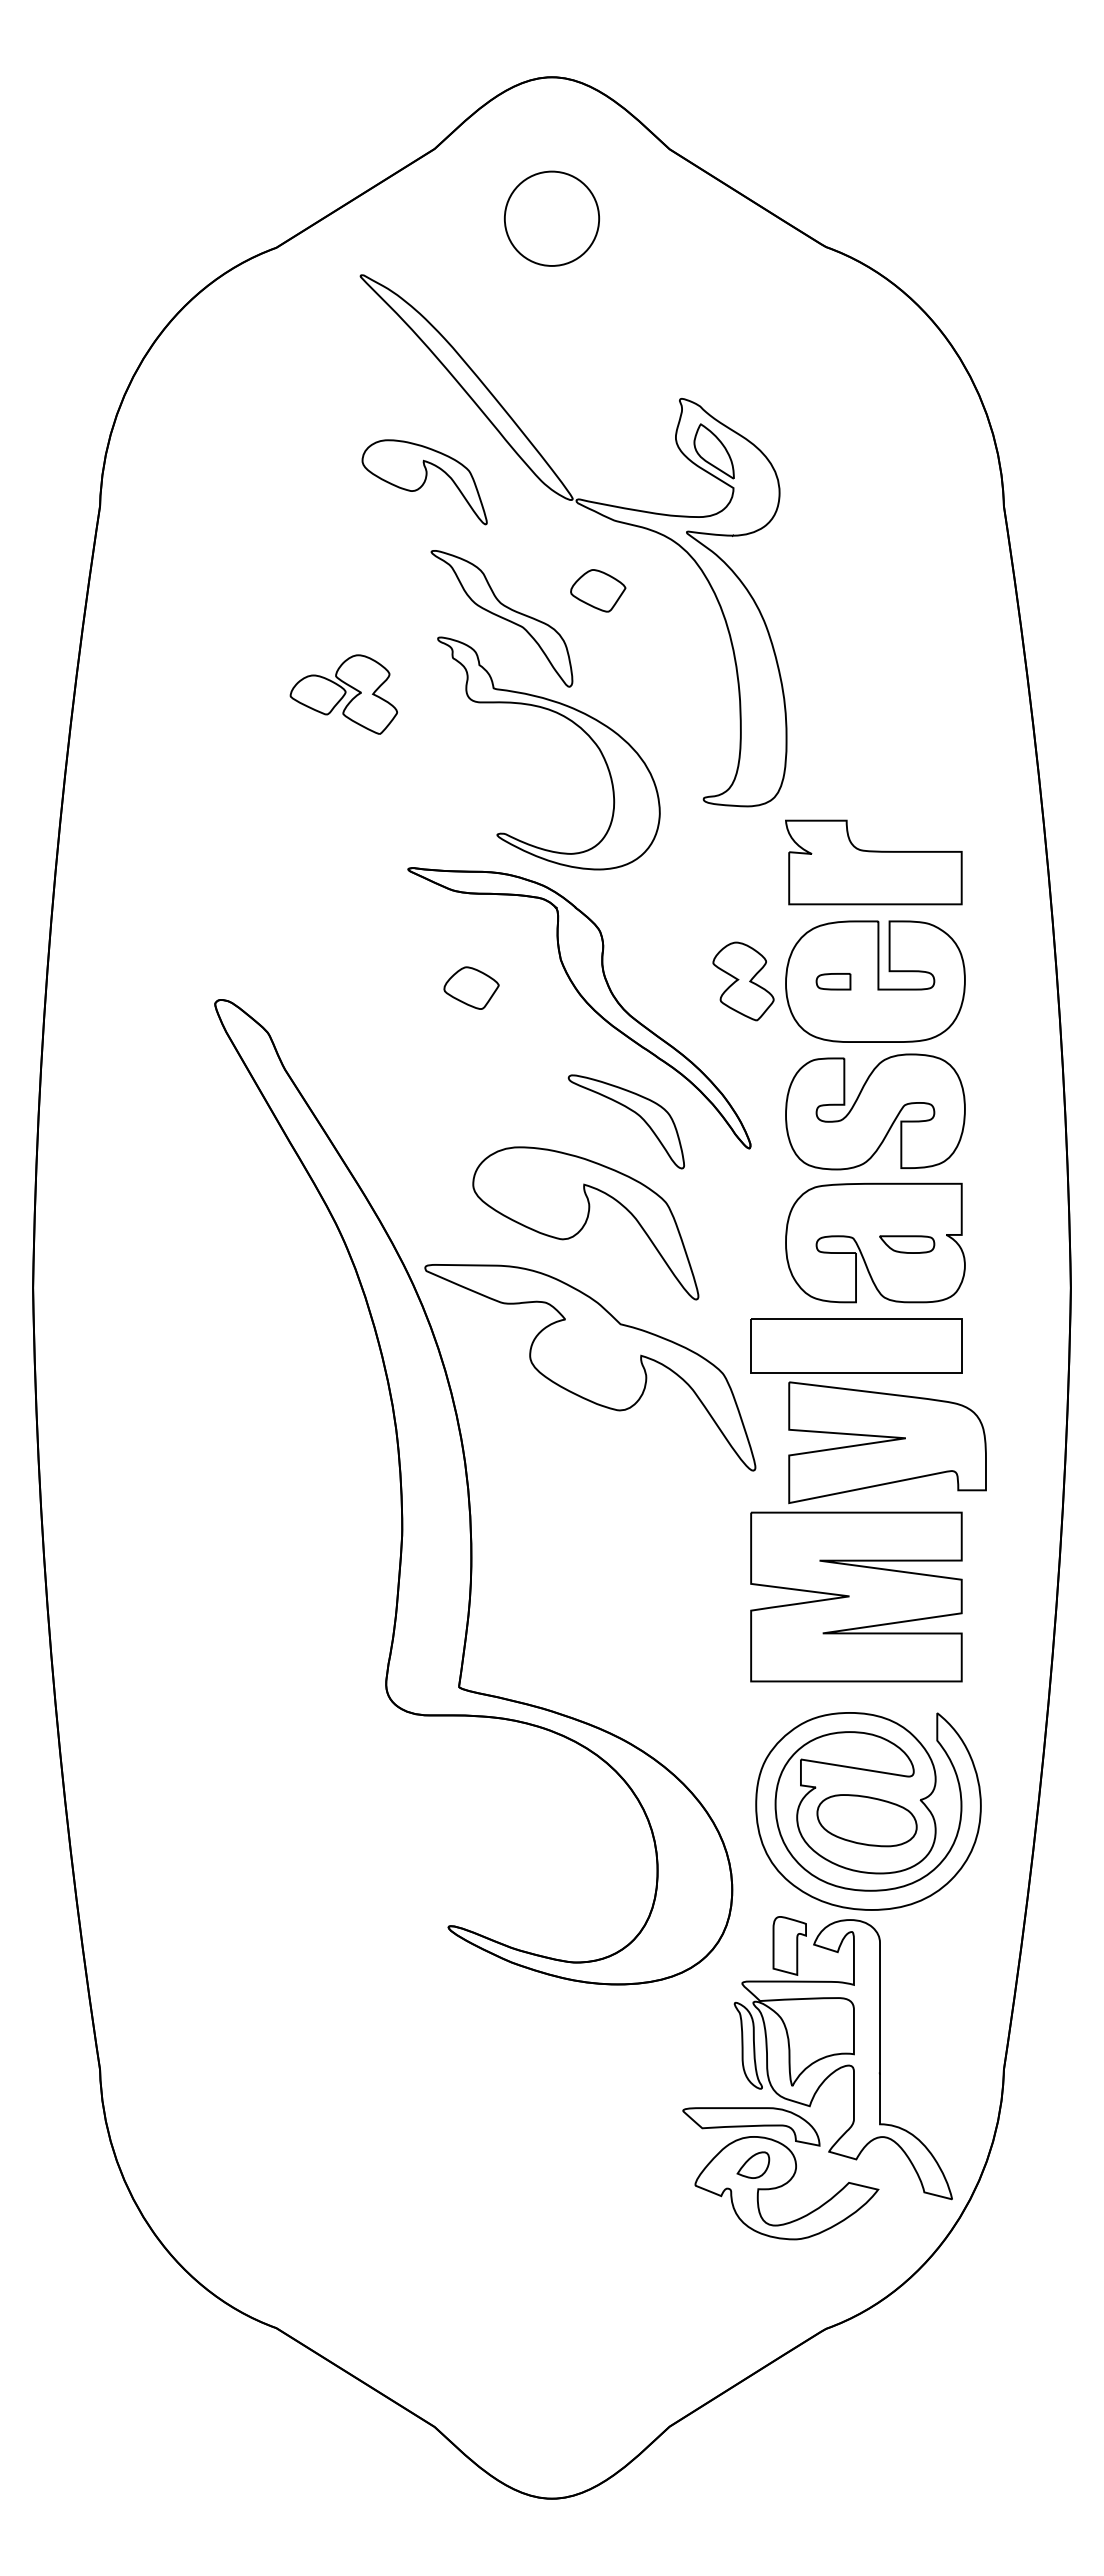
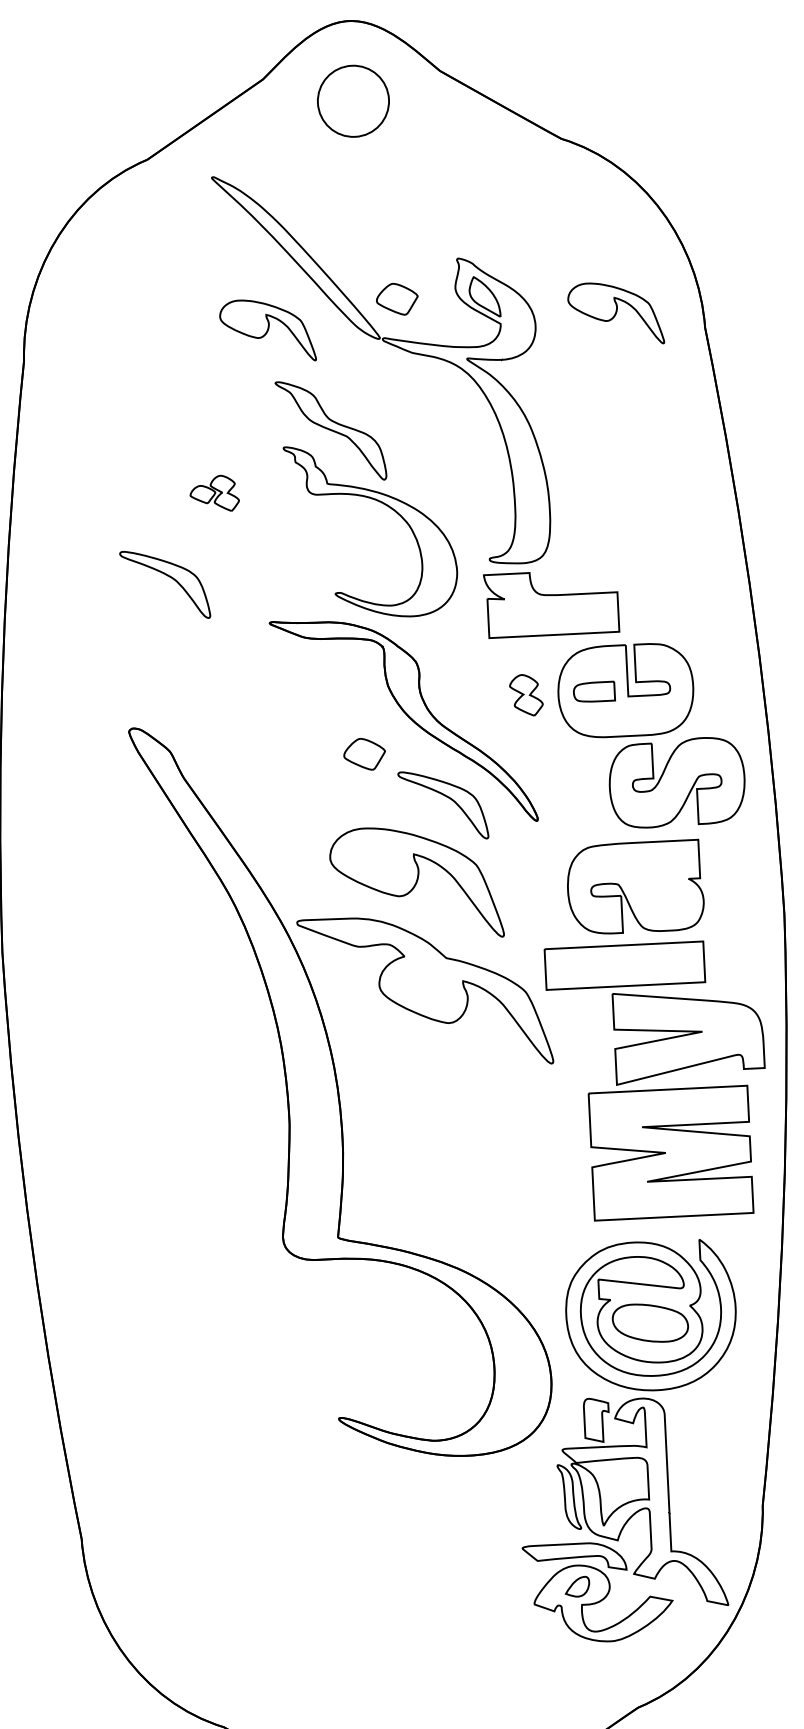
part: (551, 218) -> (353, 101), moved
part: (886, 482) -> (615, 314), added
part: (598, 590) -> (397, 299), moved
part: (343, 694) -> (214, 493), size x0.6
part: (277, 801) -> (168, 576), added
part: (873, 862) -> (551, 603), moved
part: (743, 981) -> (526, 695), size x0.7
part: (833, 981) -> (594, 692), size x1.6
part: (471, 987) -> (364, 753), moved
part: (875, 1111) -> (677, 782), moved
part: (907, 1244) -> (659, 887), removed
part: (868, 1531) -> (677, 1103), moved

